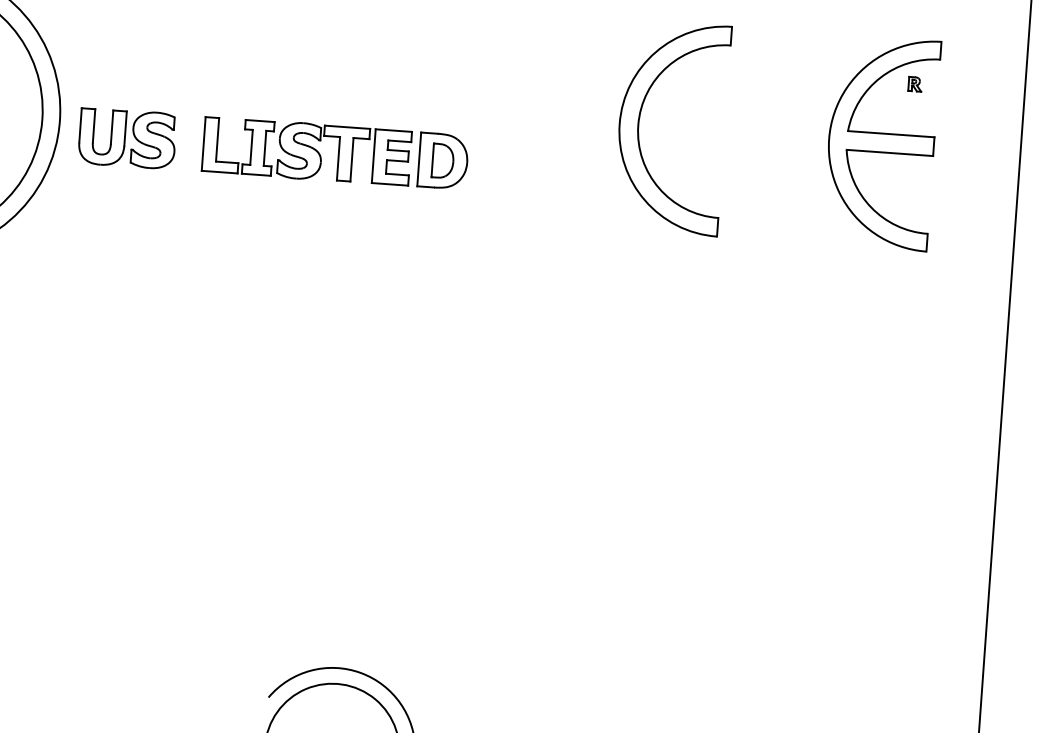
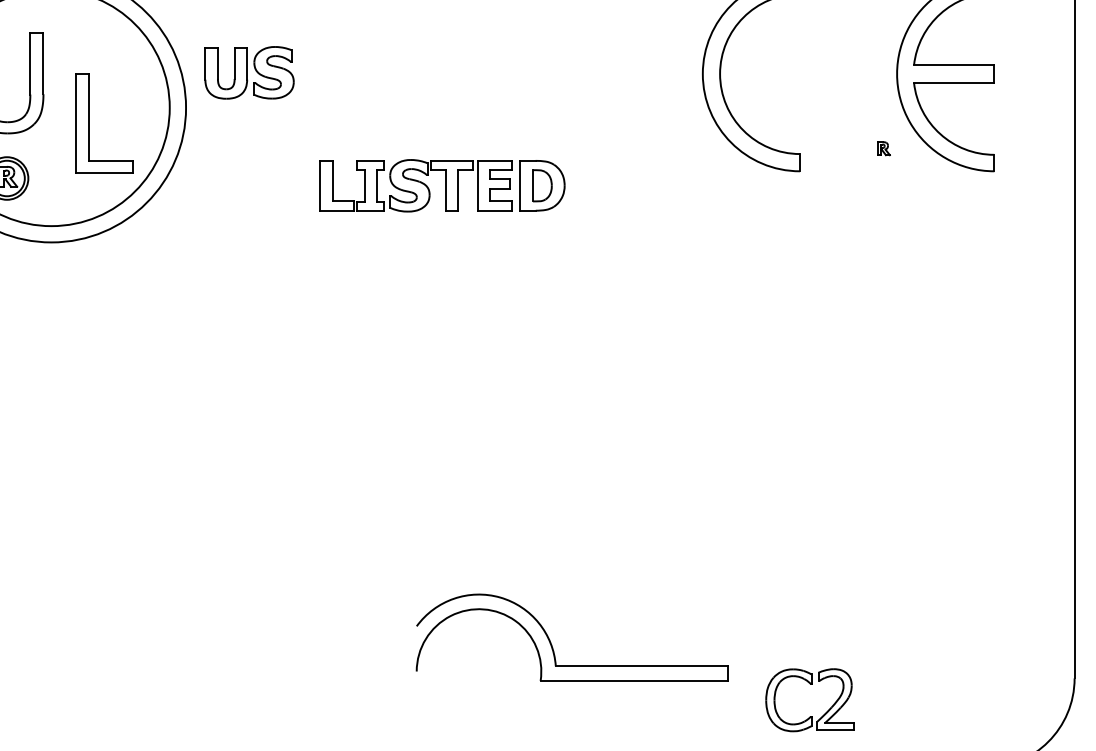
part: (914, 84) -> (883, 148), moved
part: (127, 138) -> (249, 72), moved
part: (335, 153) -> (442, 185), moved

